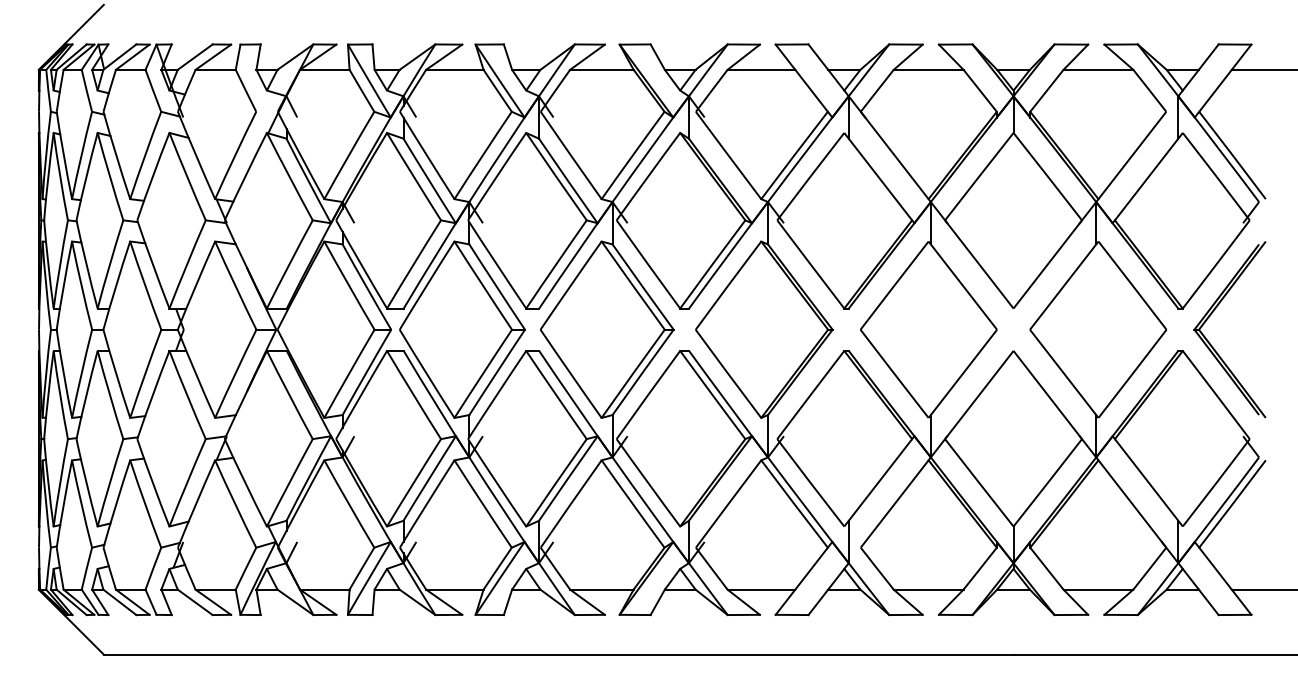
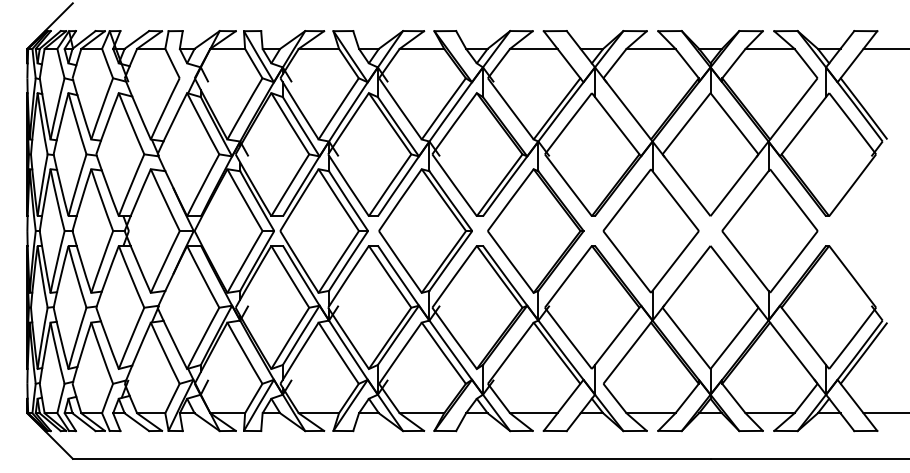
part: (1210, 317) -> (848, 222), removed

